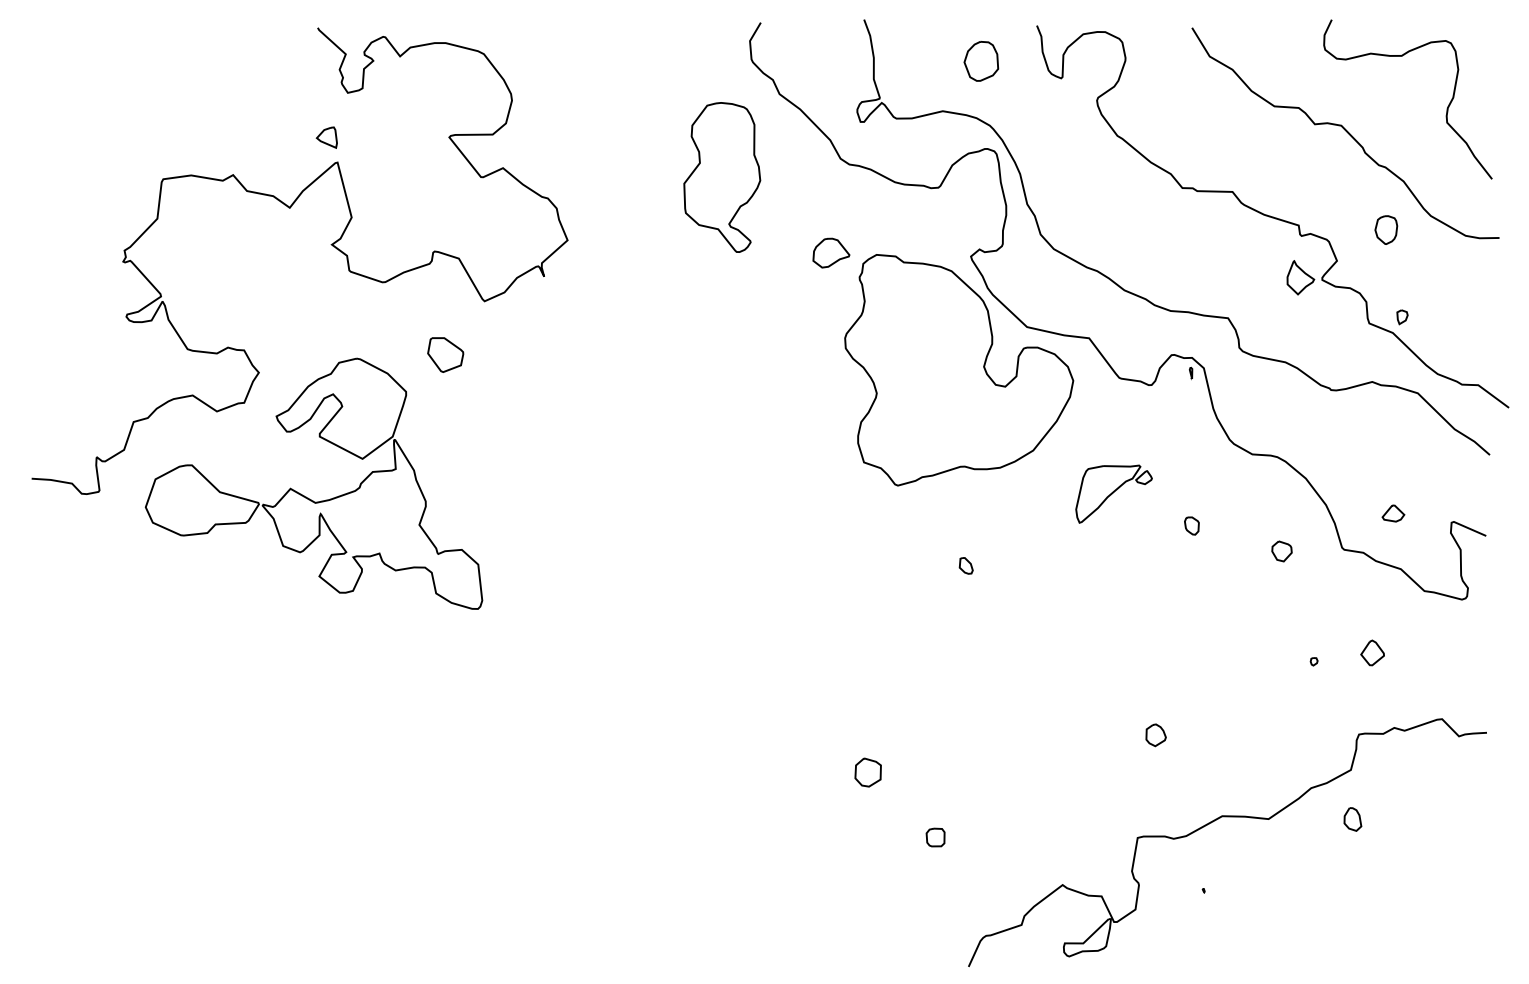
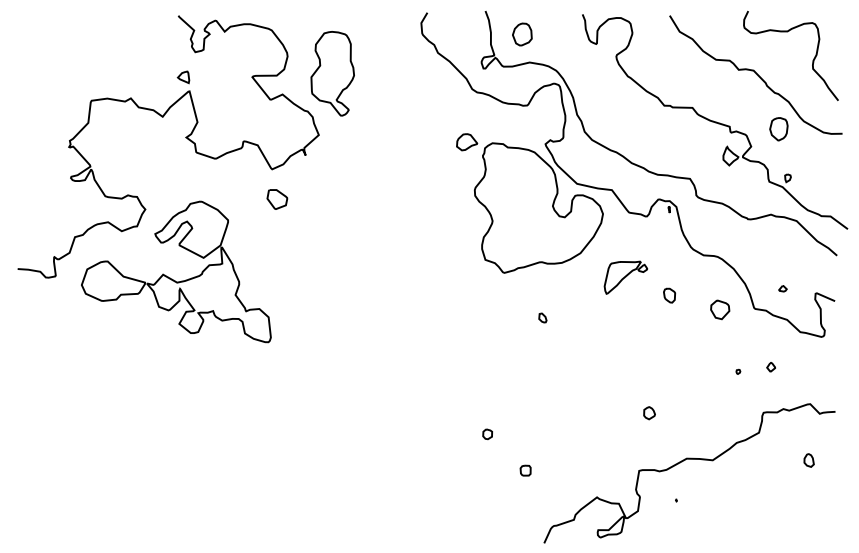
part: (981, 61) -> (522, 34), moved
part: (721, 177) -> (332, 73), moved
part: (1385, 230) -> (778, 129), size x1.43
part: (445, 354) -> (277, 199), moved
part: (1392, 513) -> (782, 288), size x0.62
part: (1191, 525) -> (669, 295), size x1.43
part: (1282, 550) -> (720, 309), size x1.67
part: (1371, 653) -> (770, 367), size x0.62
part: (867, 773) -> (487, 434), size x0.62
part: (1351, 819) -> (808, 460), moved

